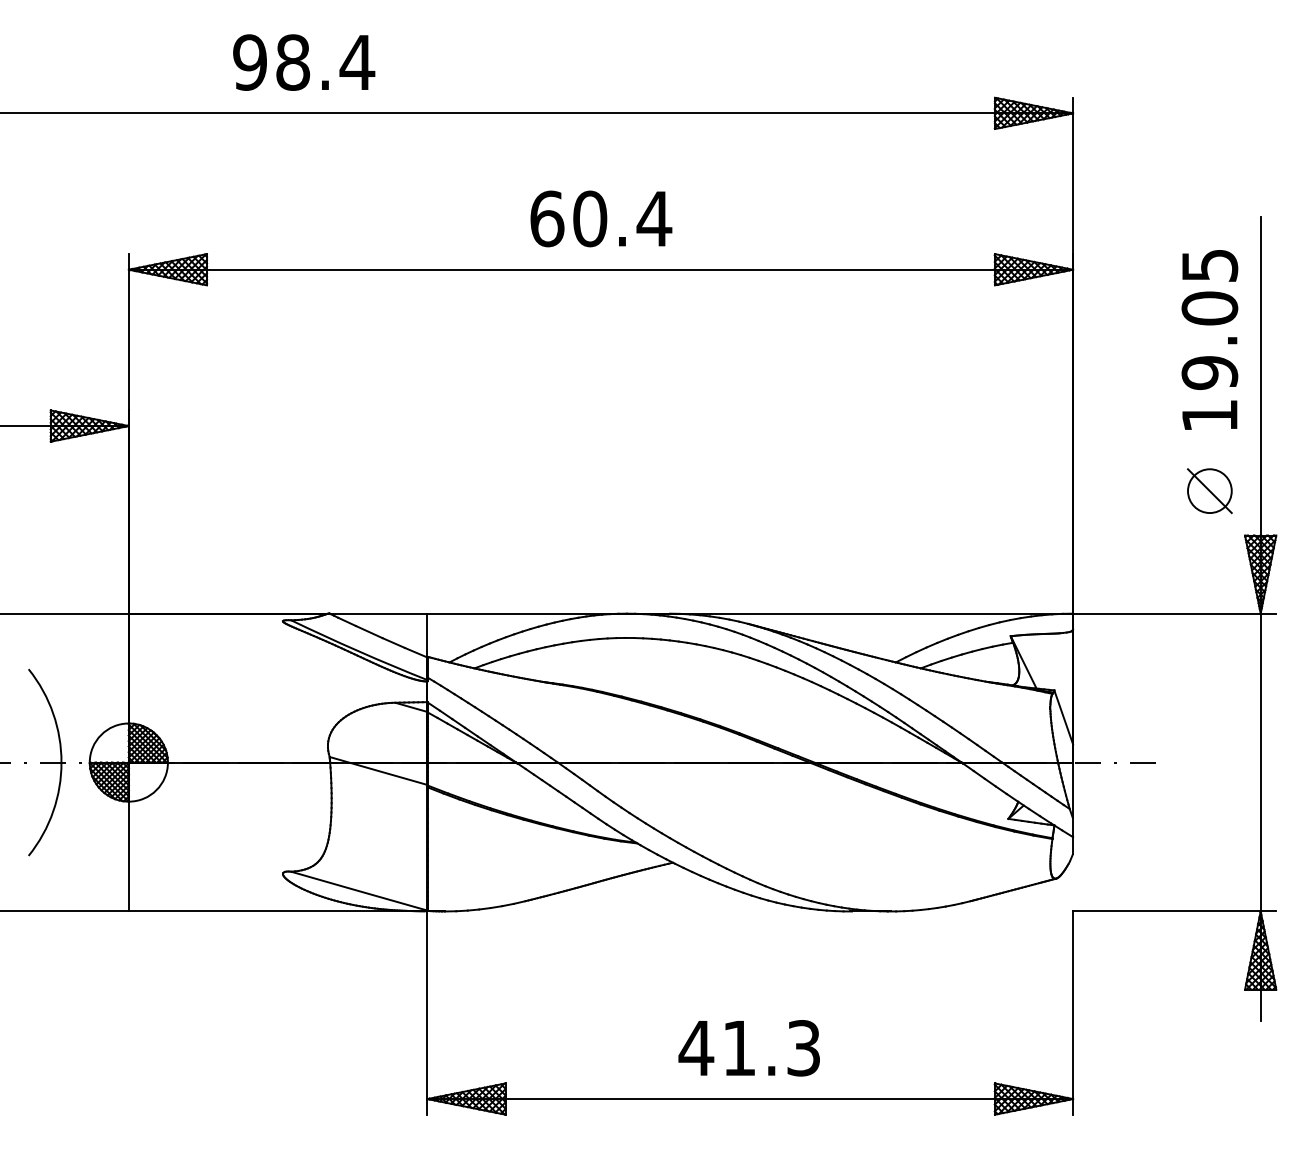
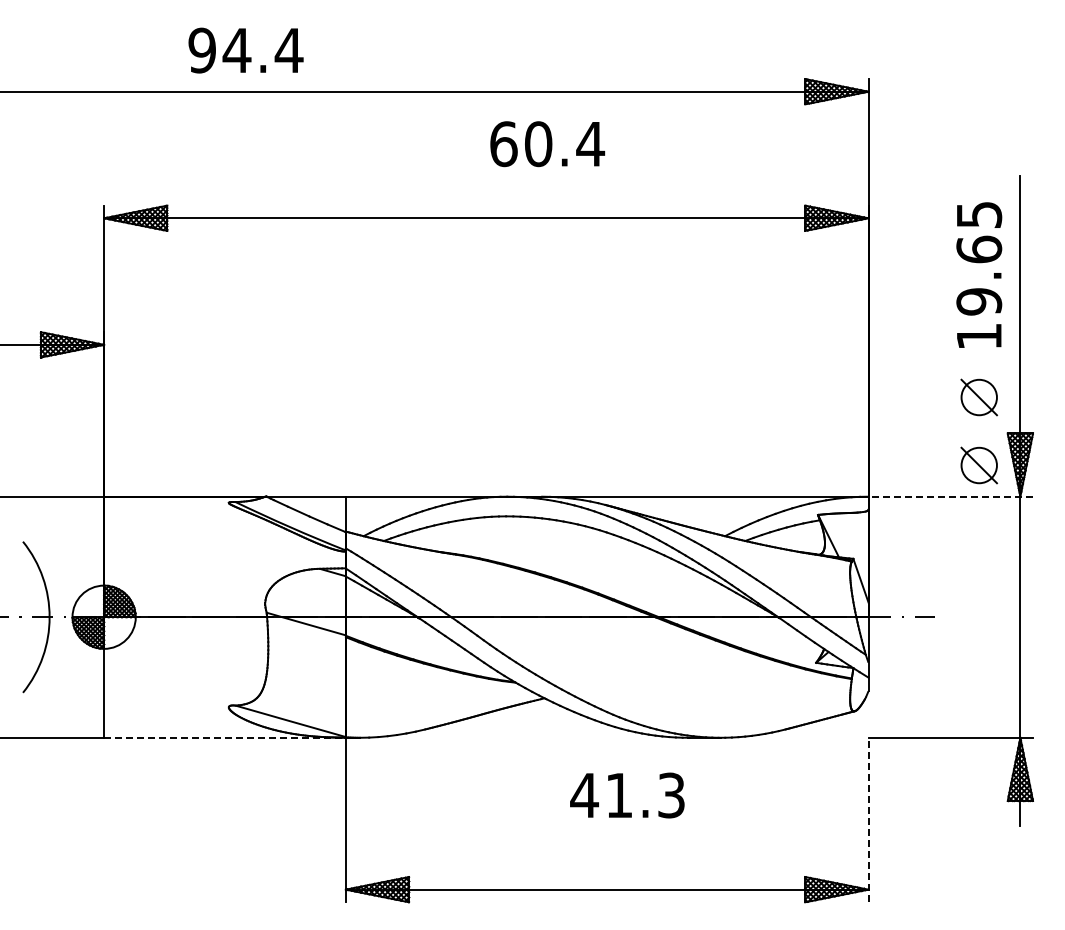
text: (292, 62) -> (236, 50), 98.4 -> 94.4
text: (601, 219) -> (547, 144), moved
text: (1210, 308) -> (979, 249), 19.05 -> 19.65
part: (1208, 575) -> (978, 465), added
line: (1174, 613) -> (950, 496), solid -> dashed
line: (278, 911) -> (225, 737), solid -> dashed
line: (1073, 1012) -> (868, 819), solid -> dashed
text: (749, 1048) -> (627, 795), moved

